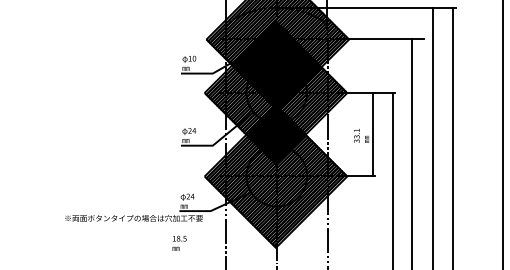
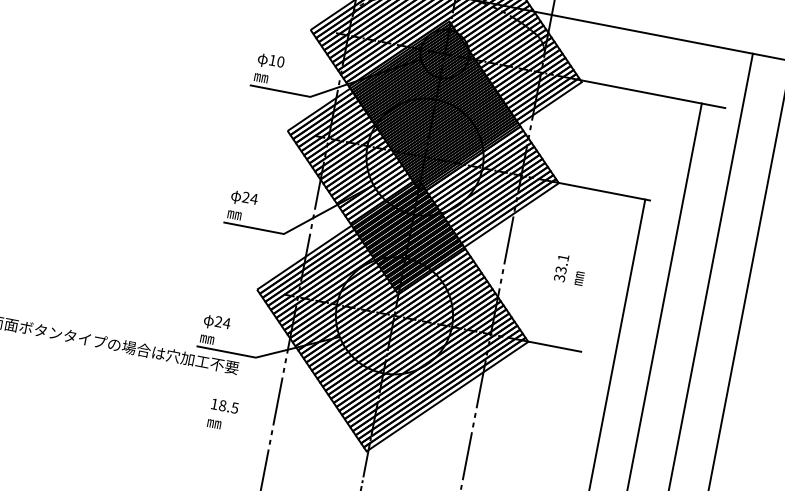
line: (372, 134) -> (591, 271), removed
text: (179, 242) -> (223, 413), moved

